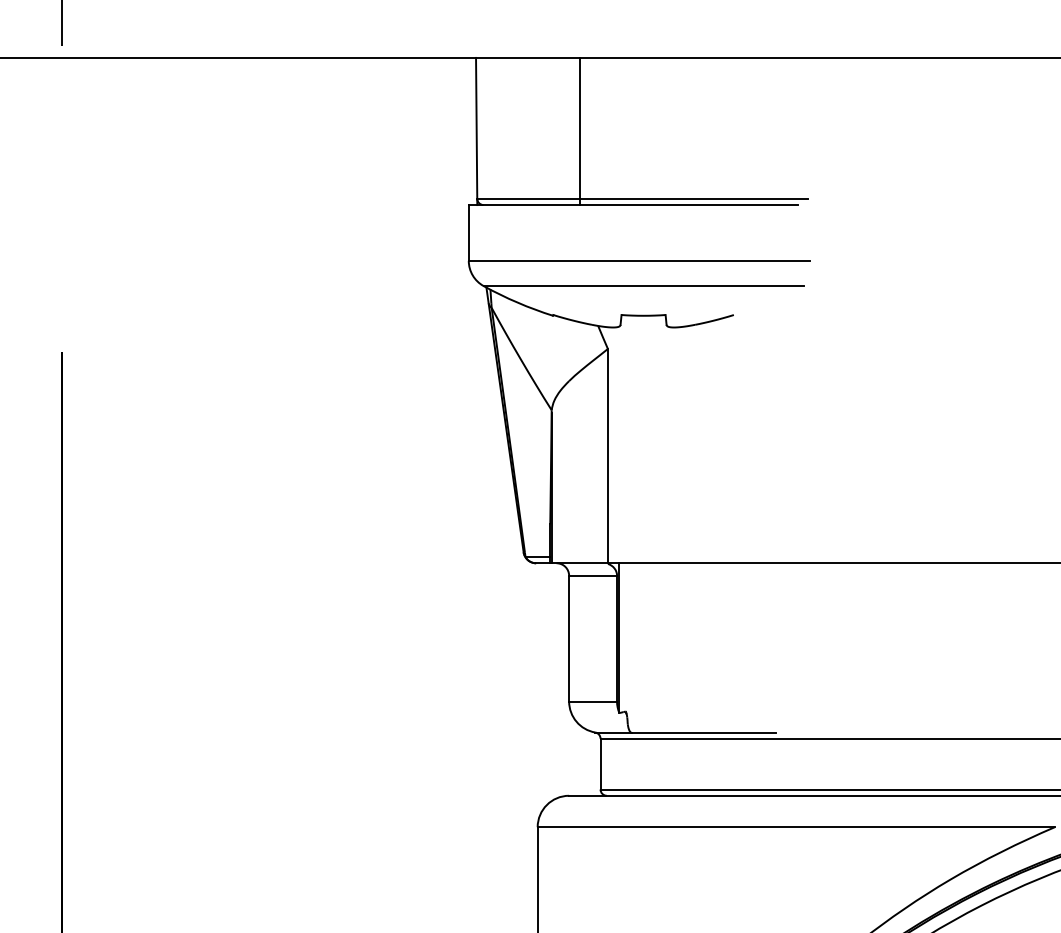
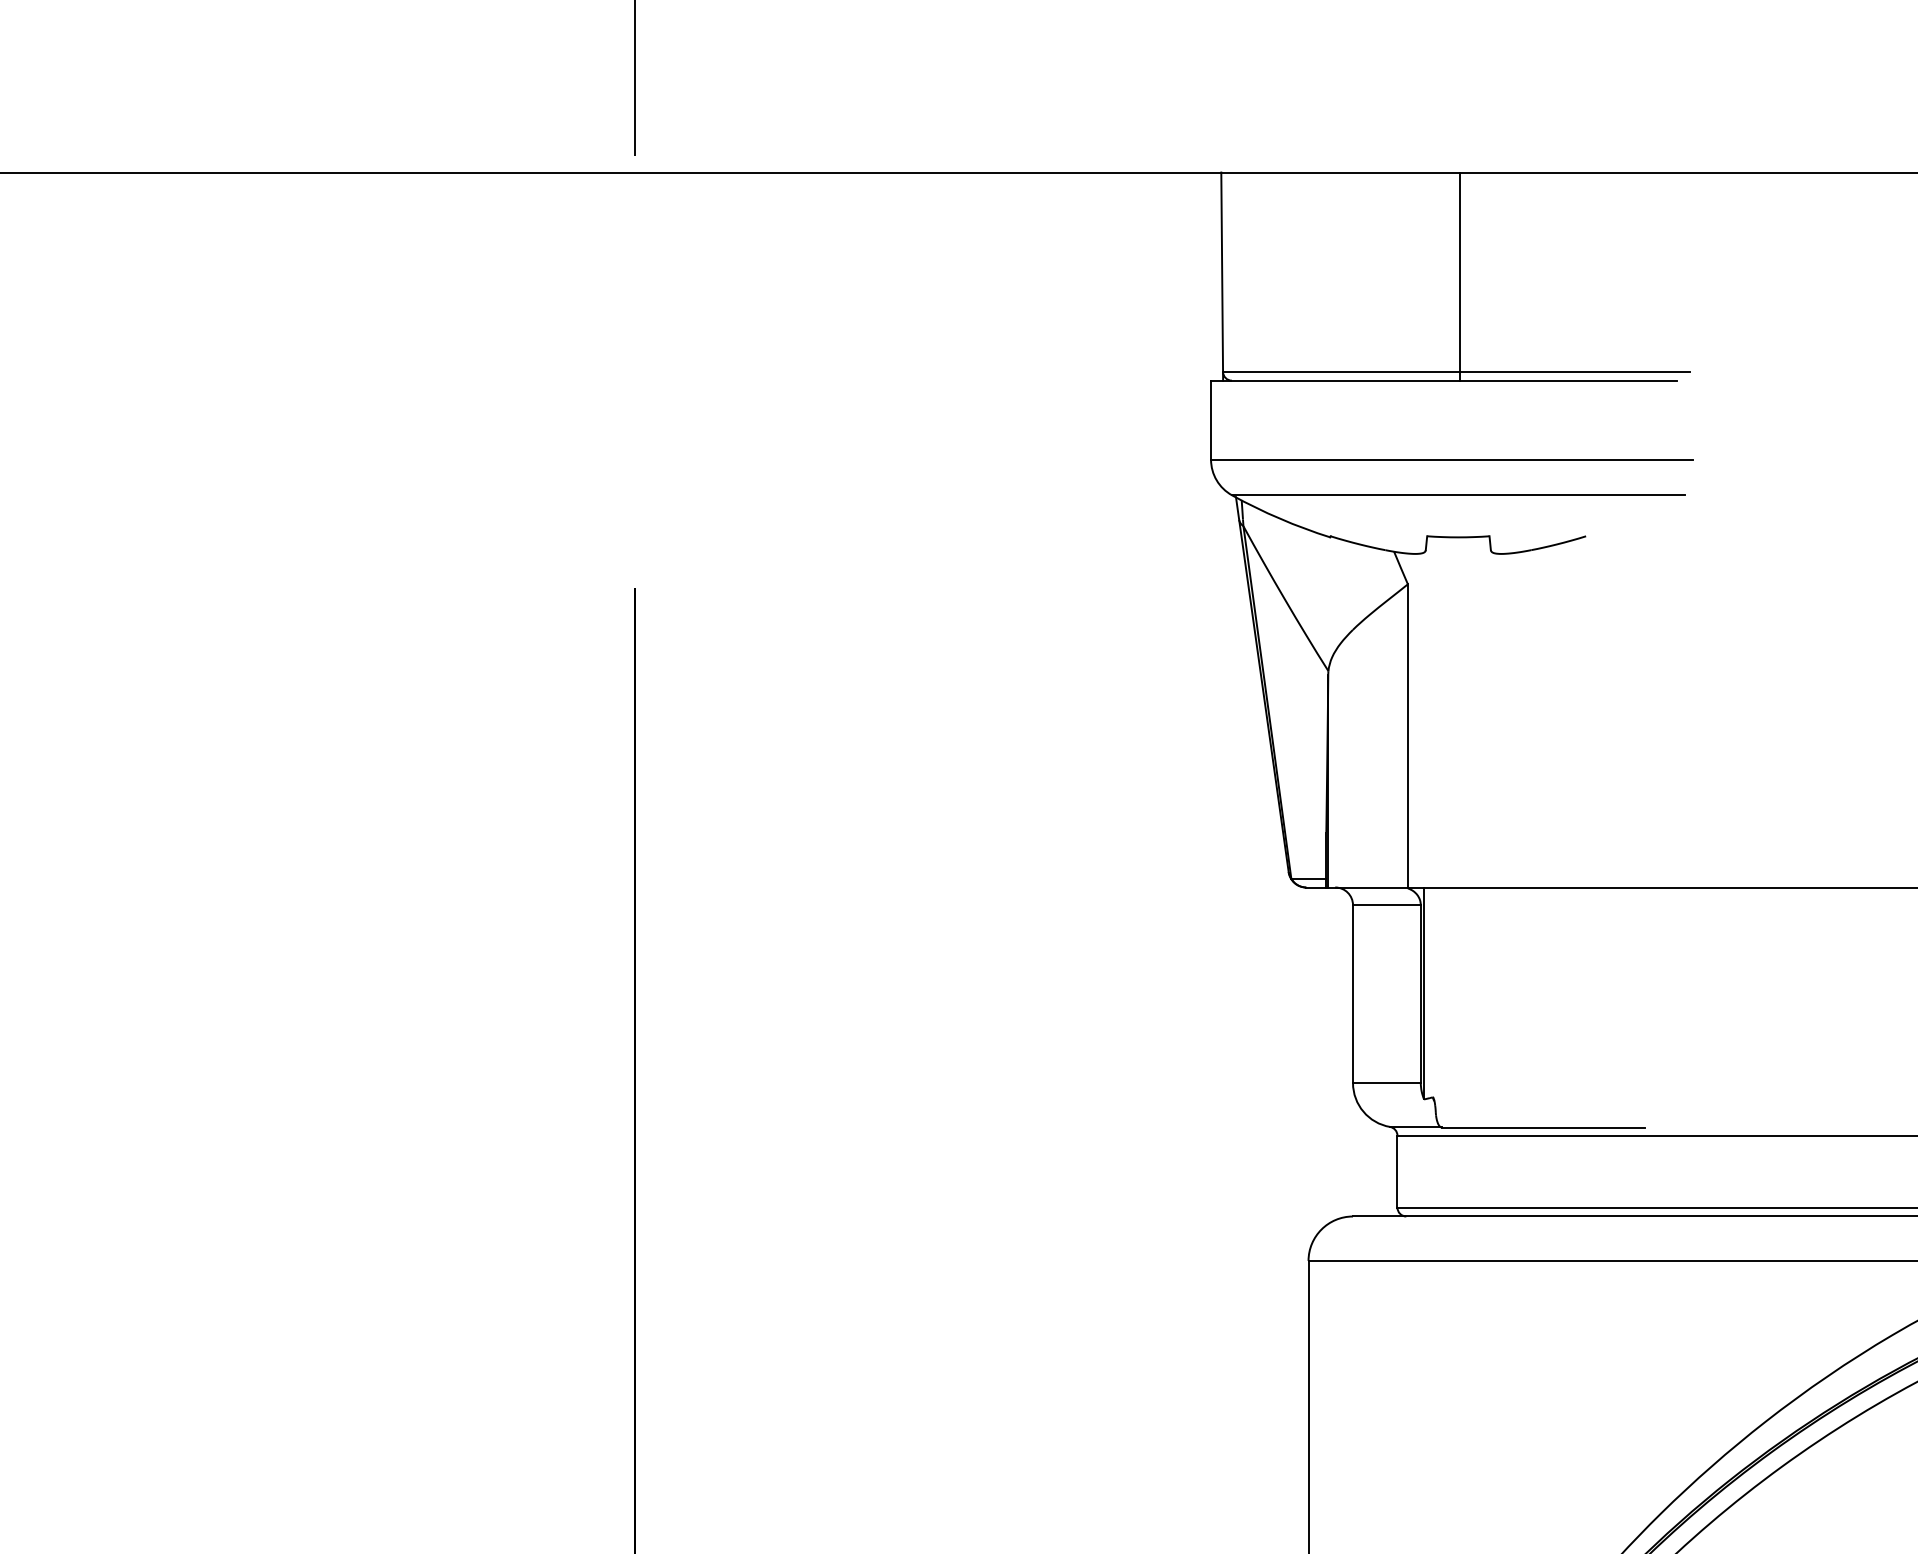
line: (579, 131) -> (1459, 276), moved

